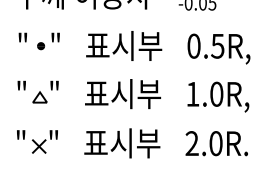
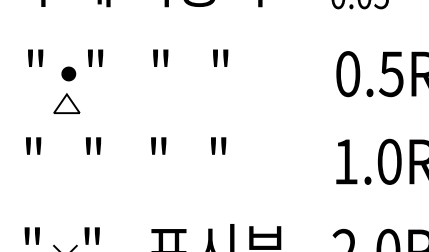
text: (124, 45) -> (221, 72), 표시부 -> "   "
text: (123, 94) -> (219, 162), 표시부 -> "   "
part: (39, 97) -> (65, 103), moved

